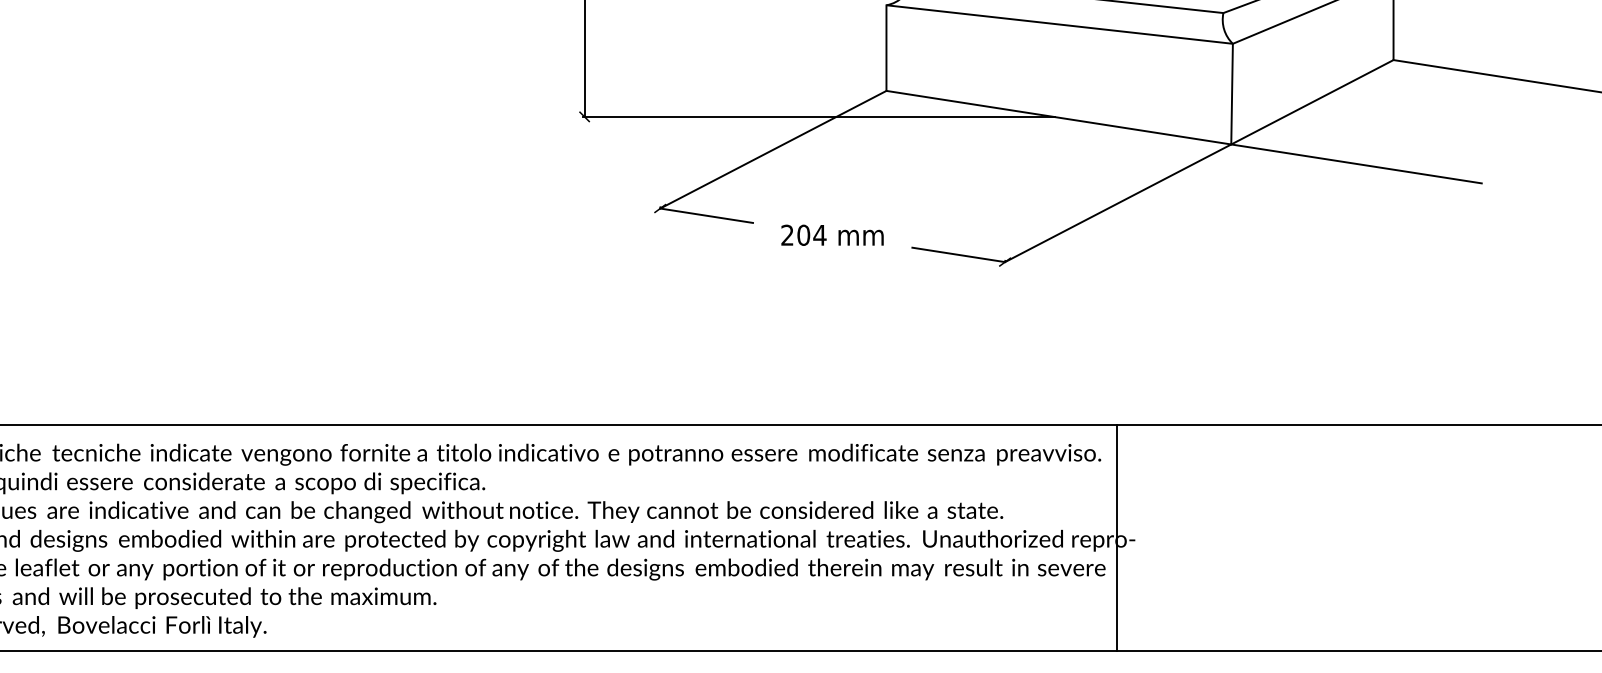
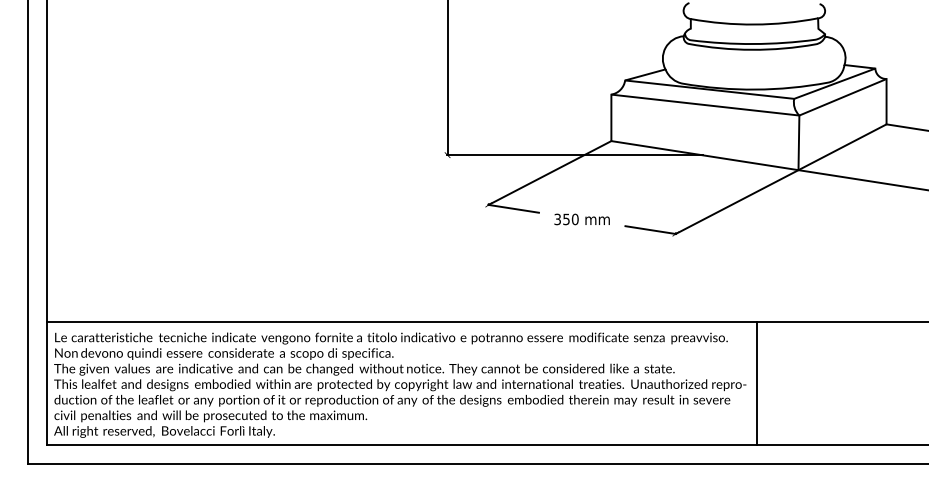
text: (803, 235) -> (566, 219), 204 -> 350
line: (1117, 537) -> (756, 383), moved

